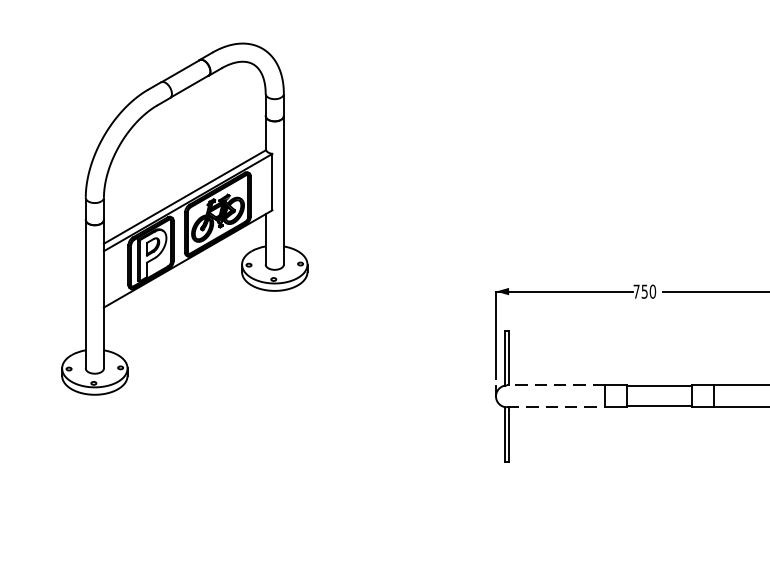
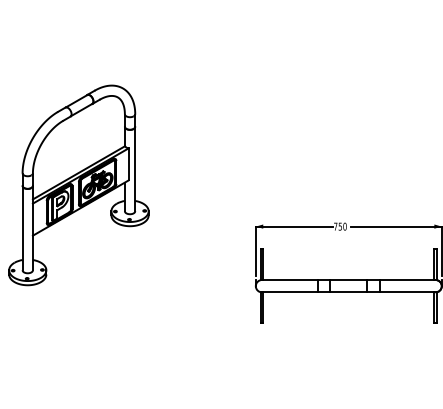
line: (555, 384) -> (289, 279), dashed -> solid
line: (555, 407) -> (289, 292), dashed -> solid

